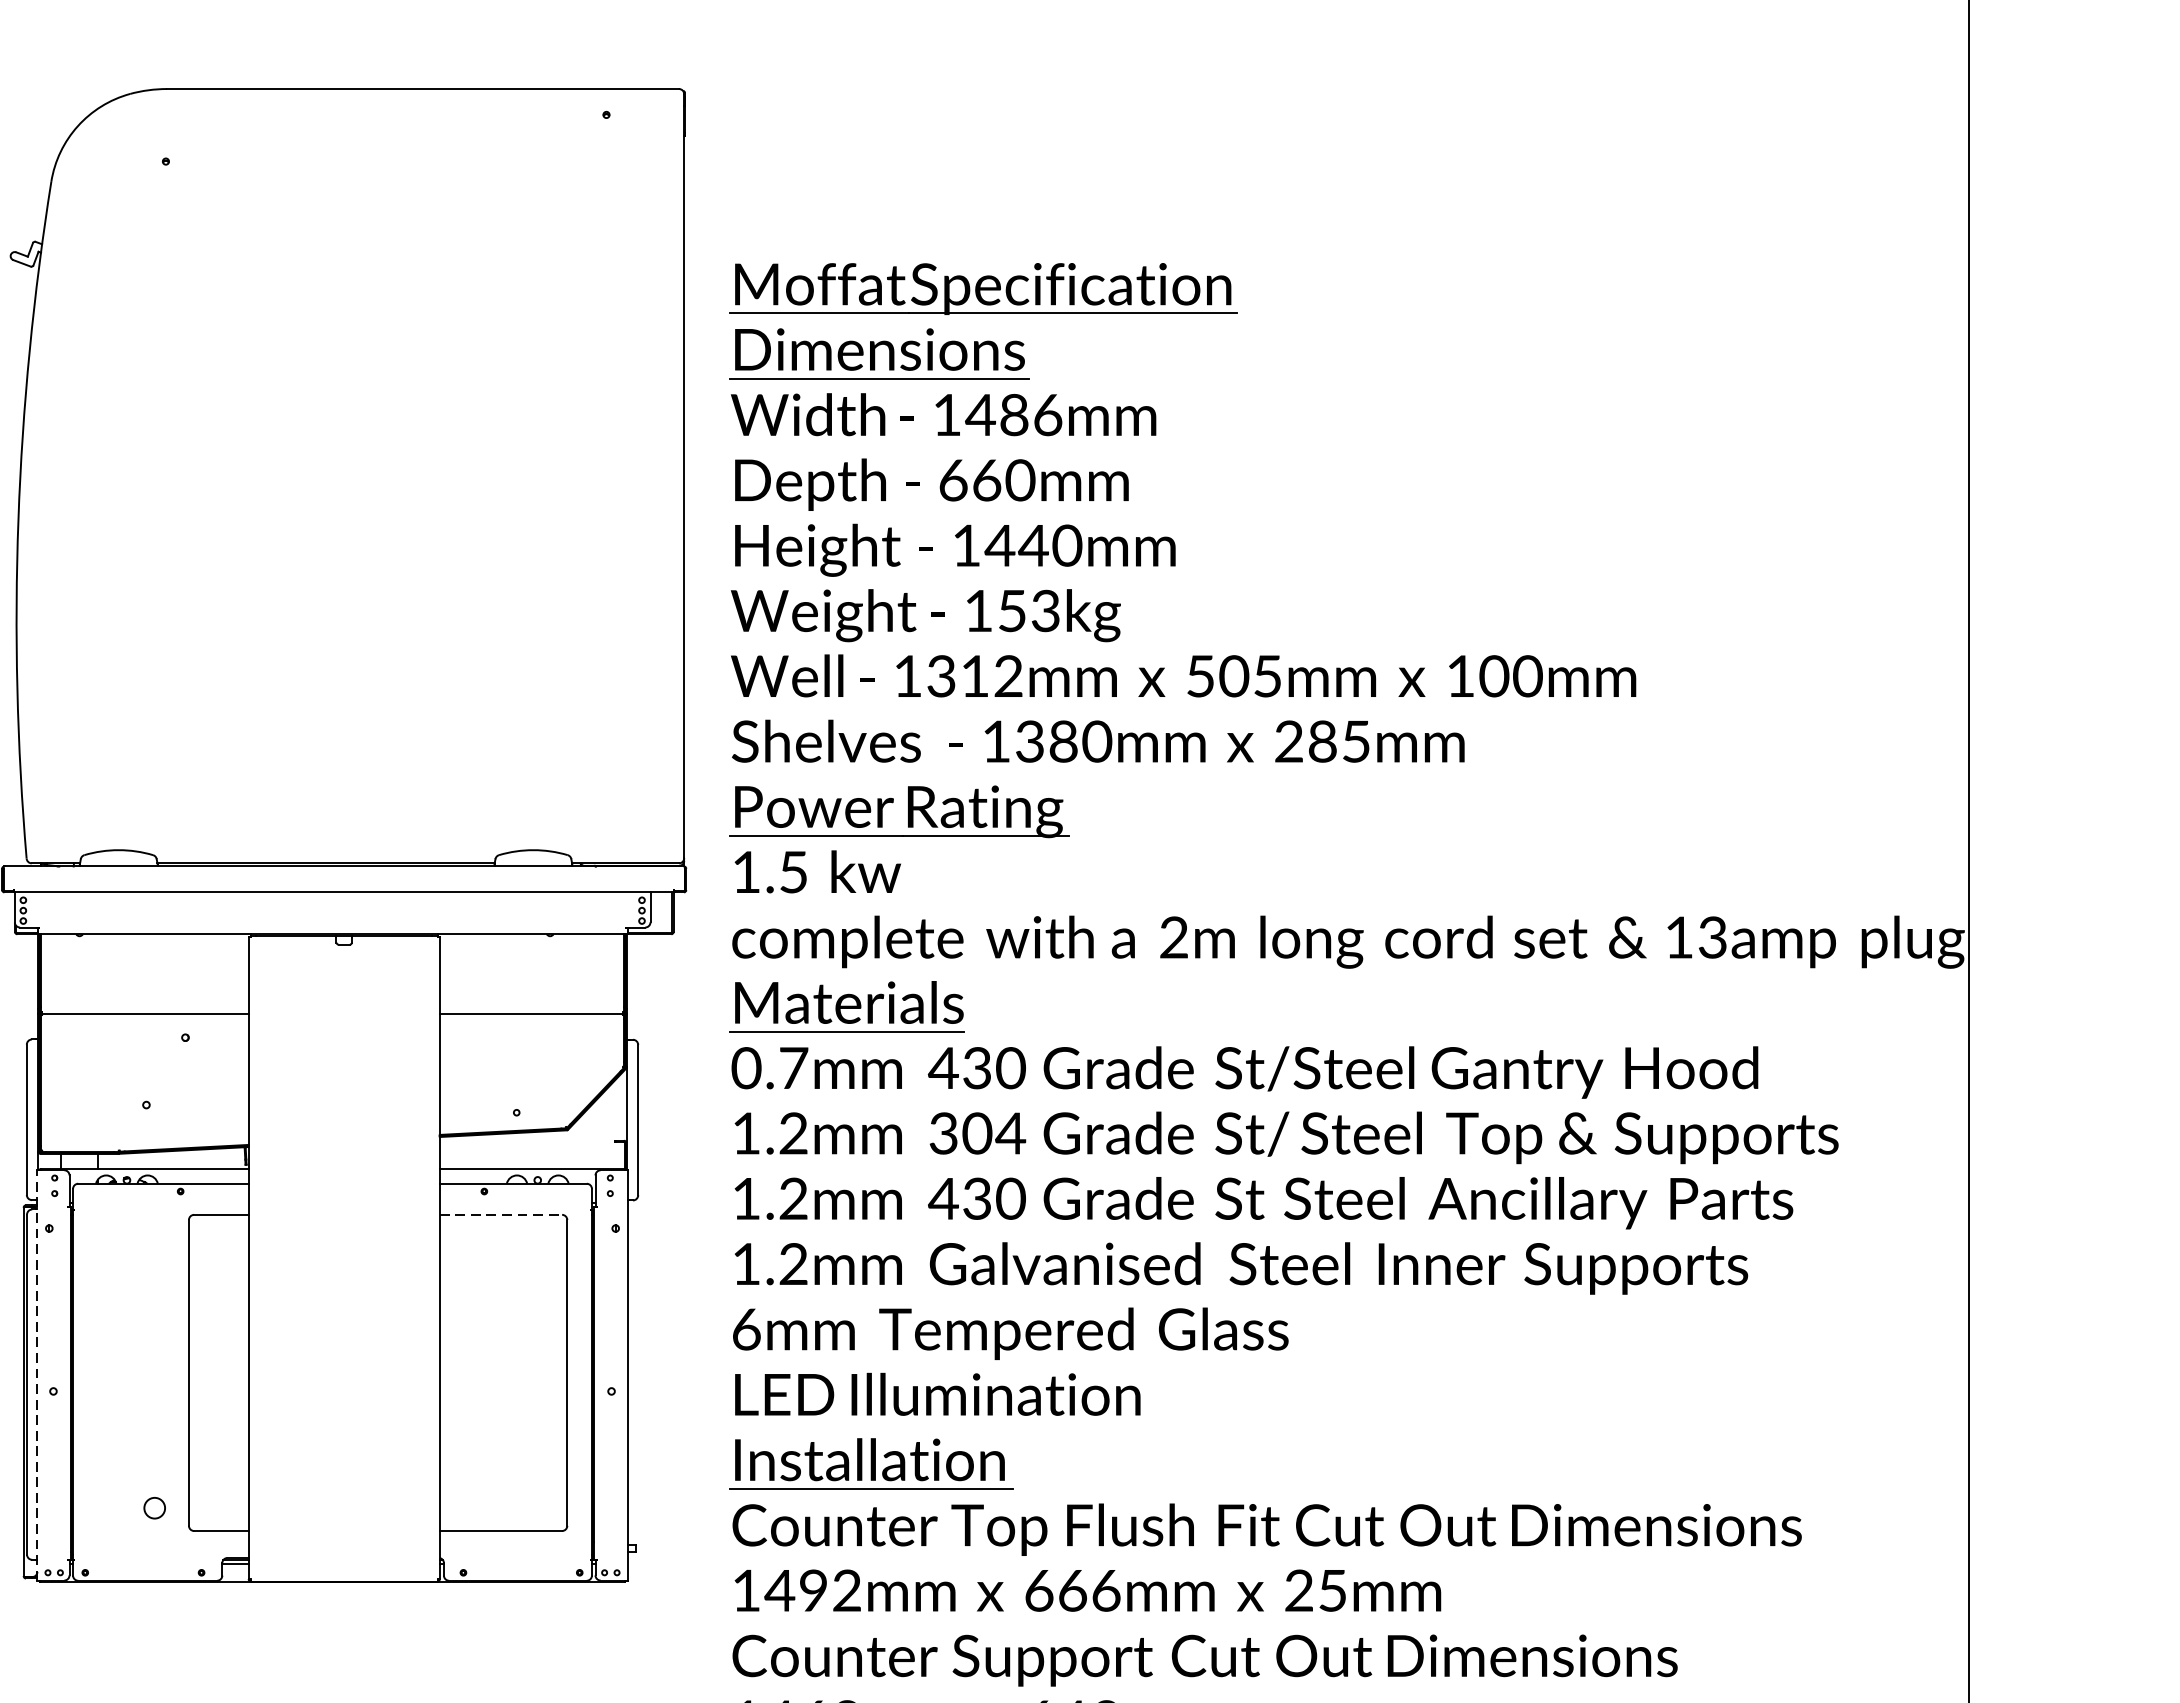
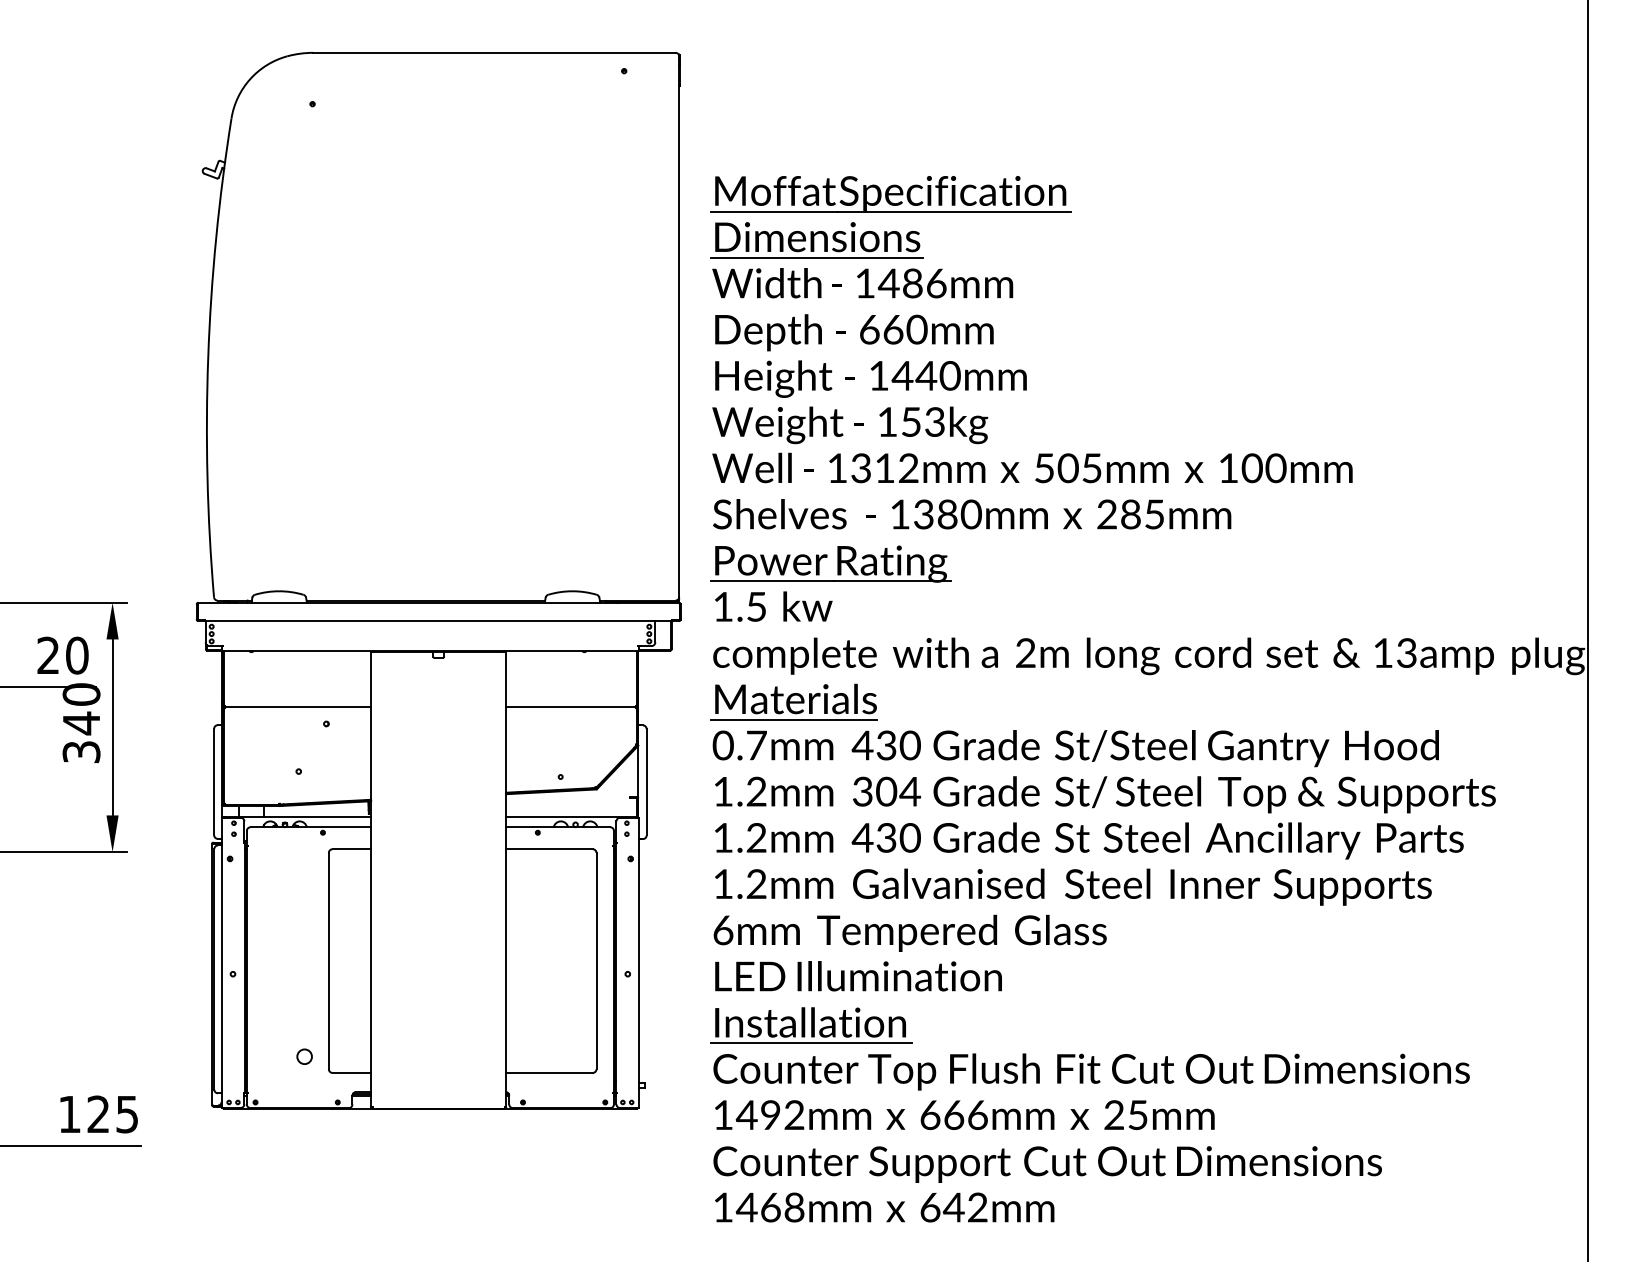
line: (502, 1215) -> (550, 849), dashed -> solid
line: (37, 1374) -> (221, 962), dashed -> solid

